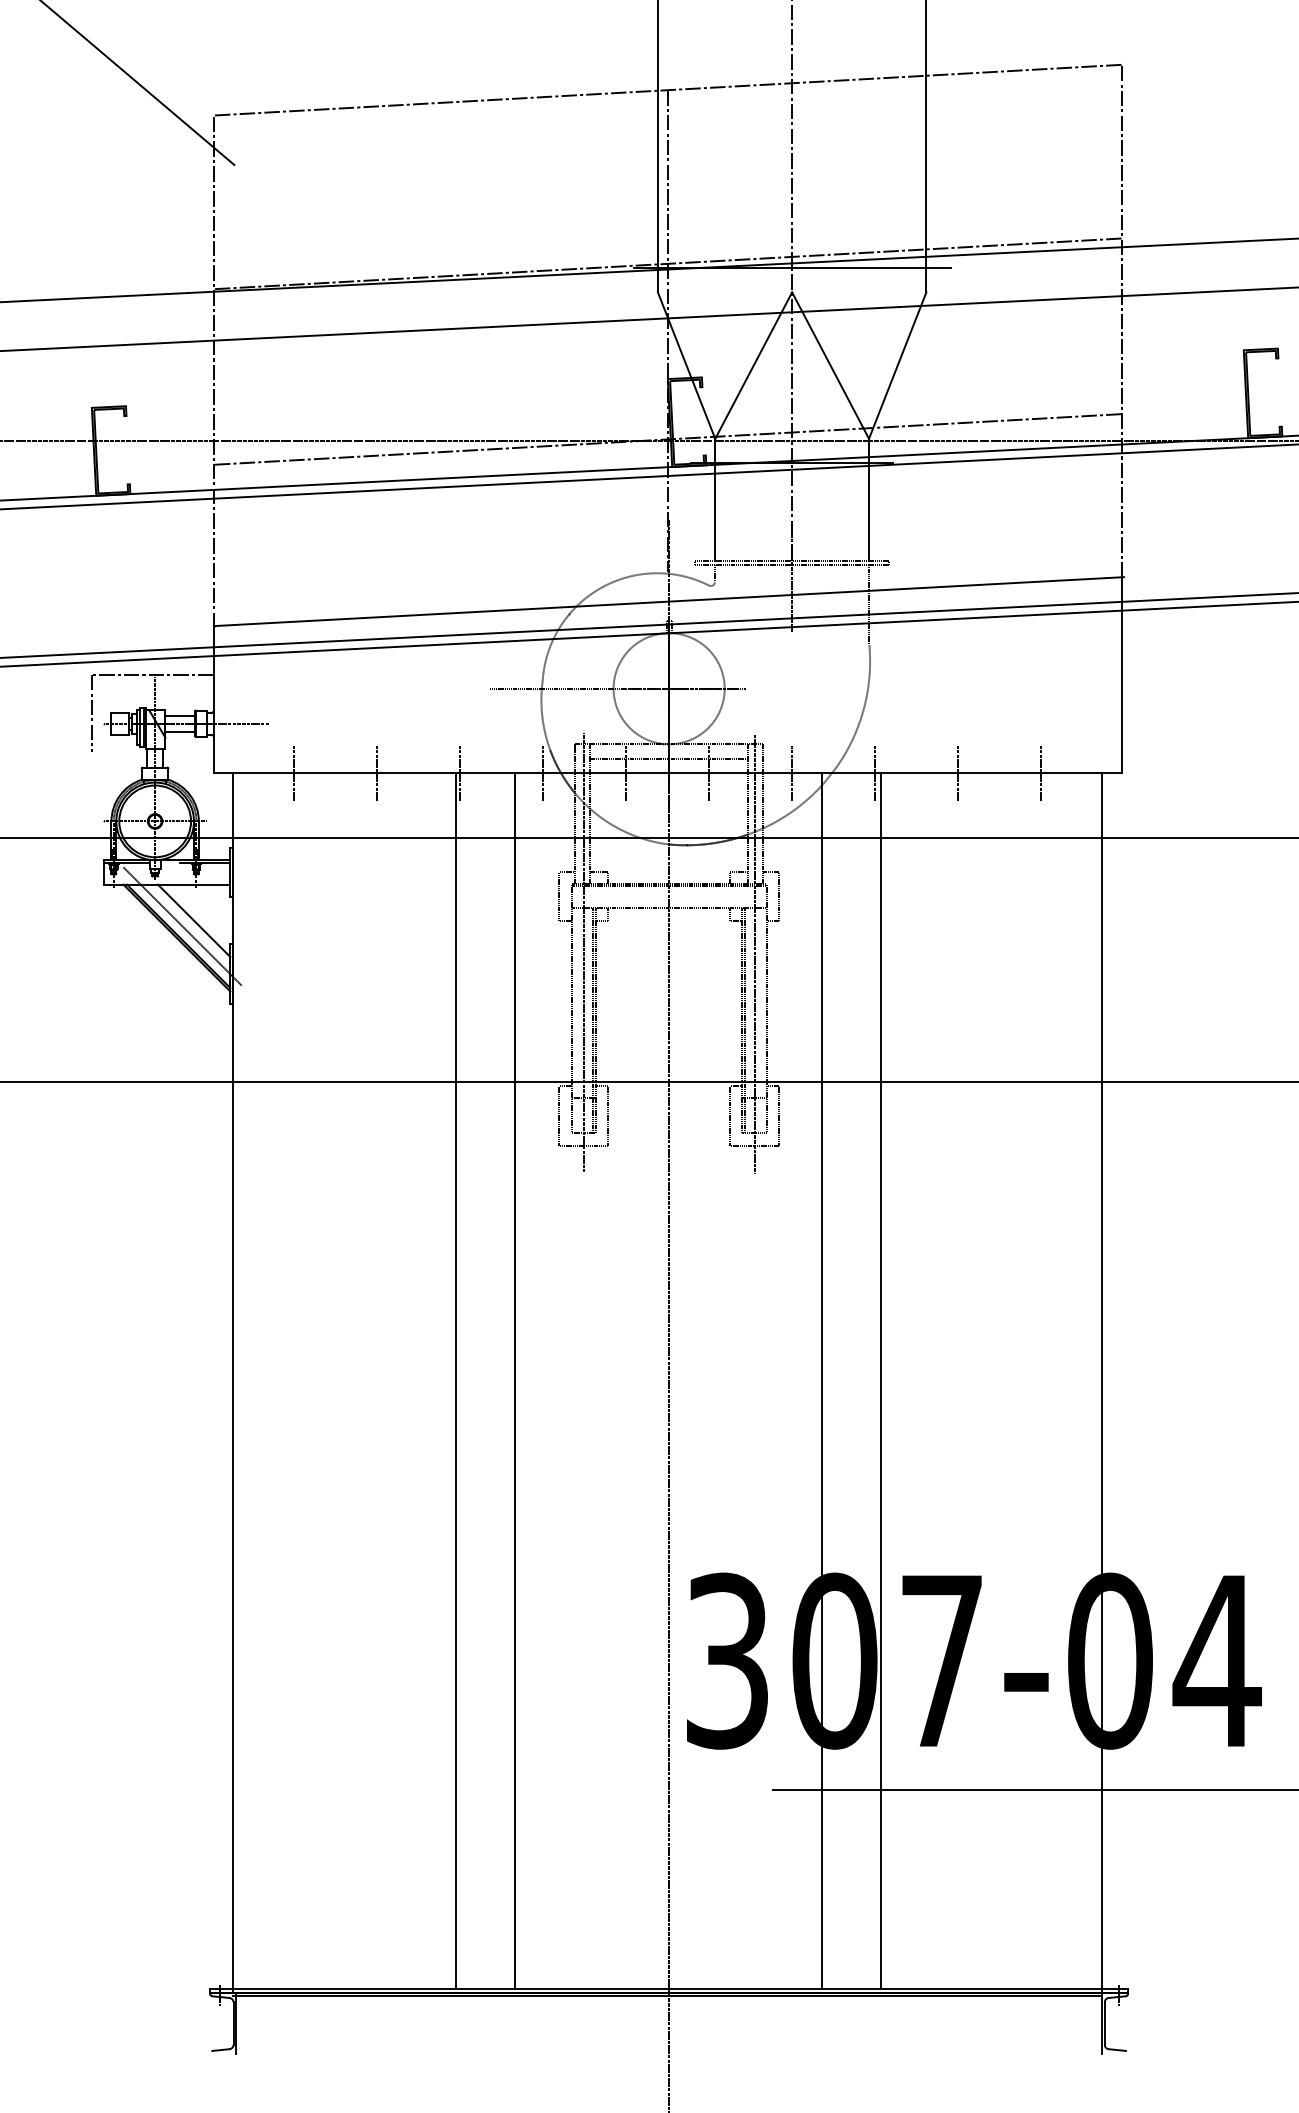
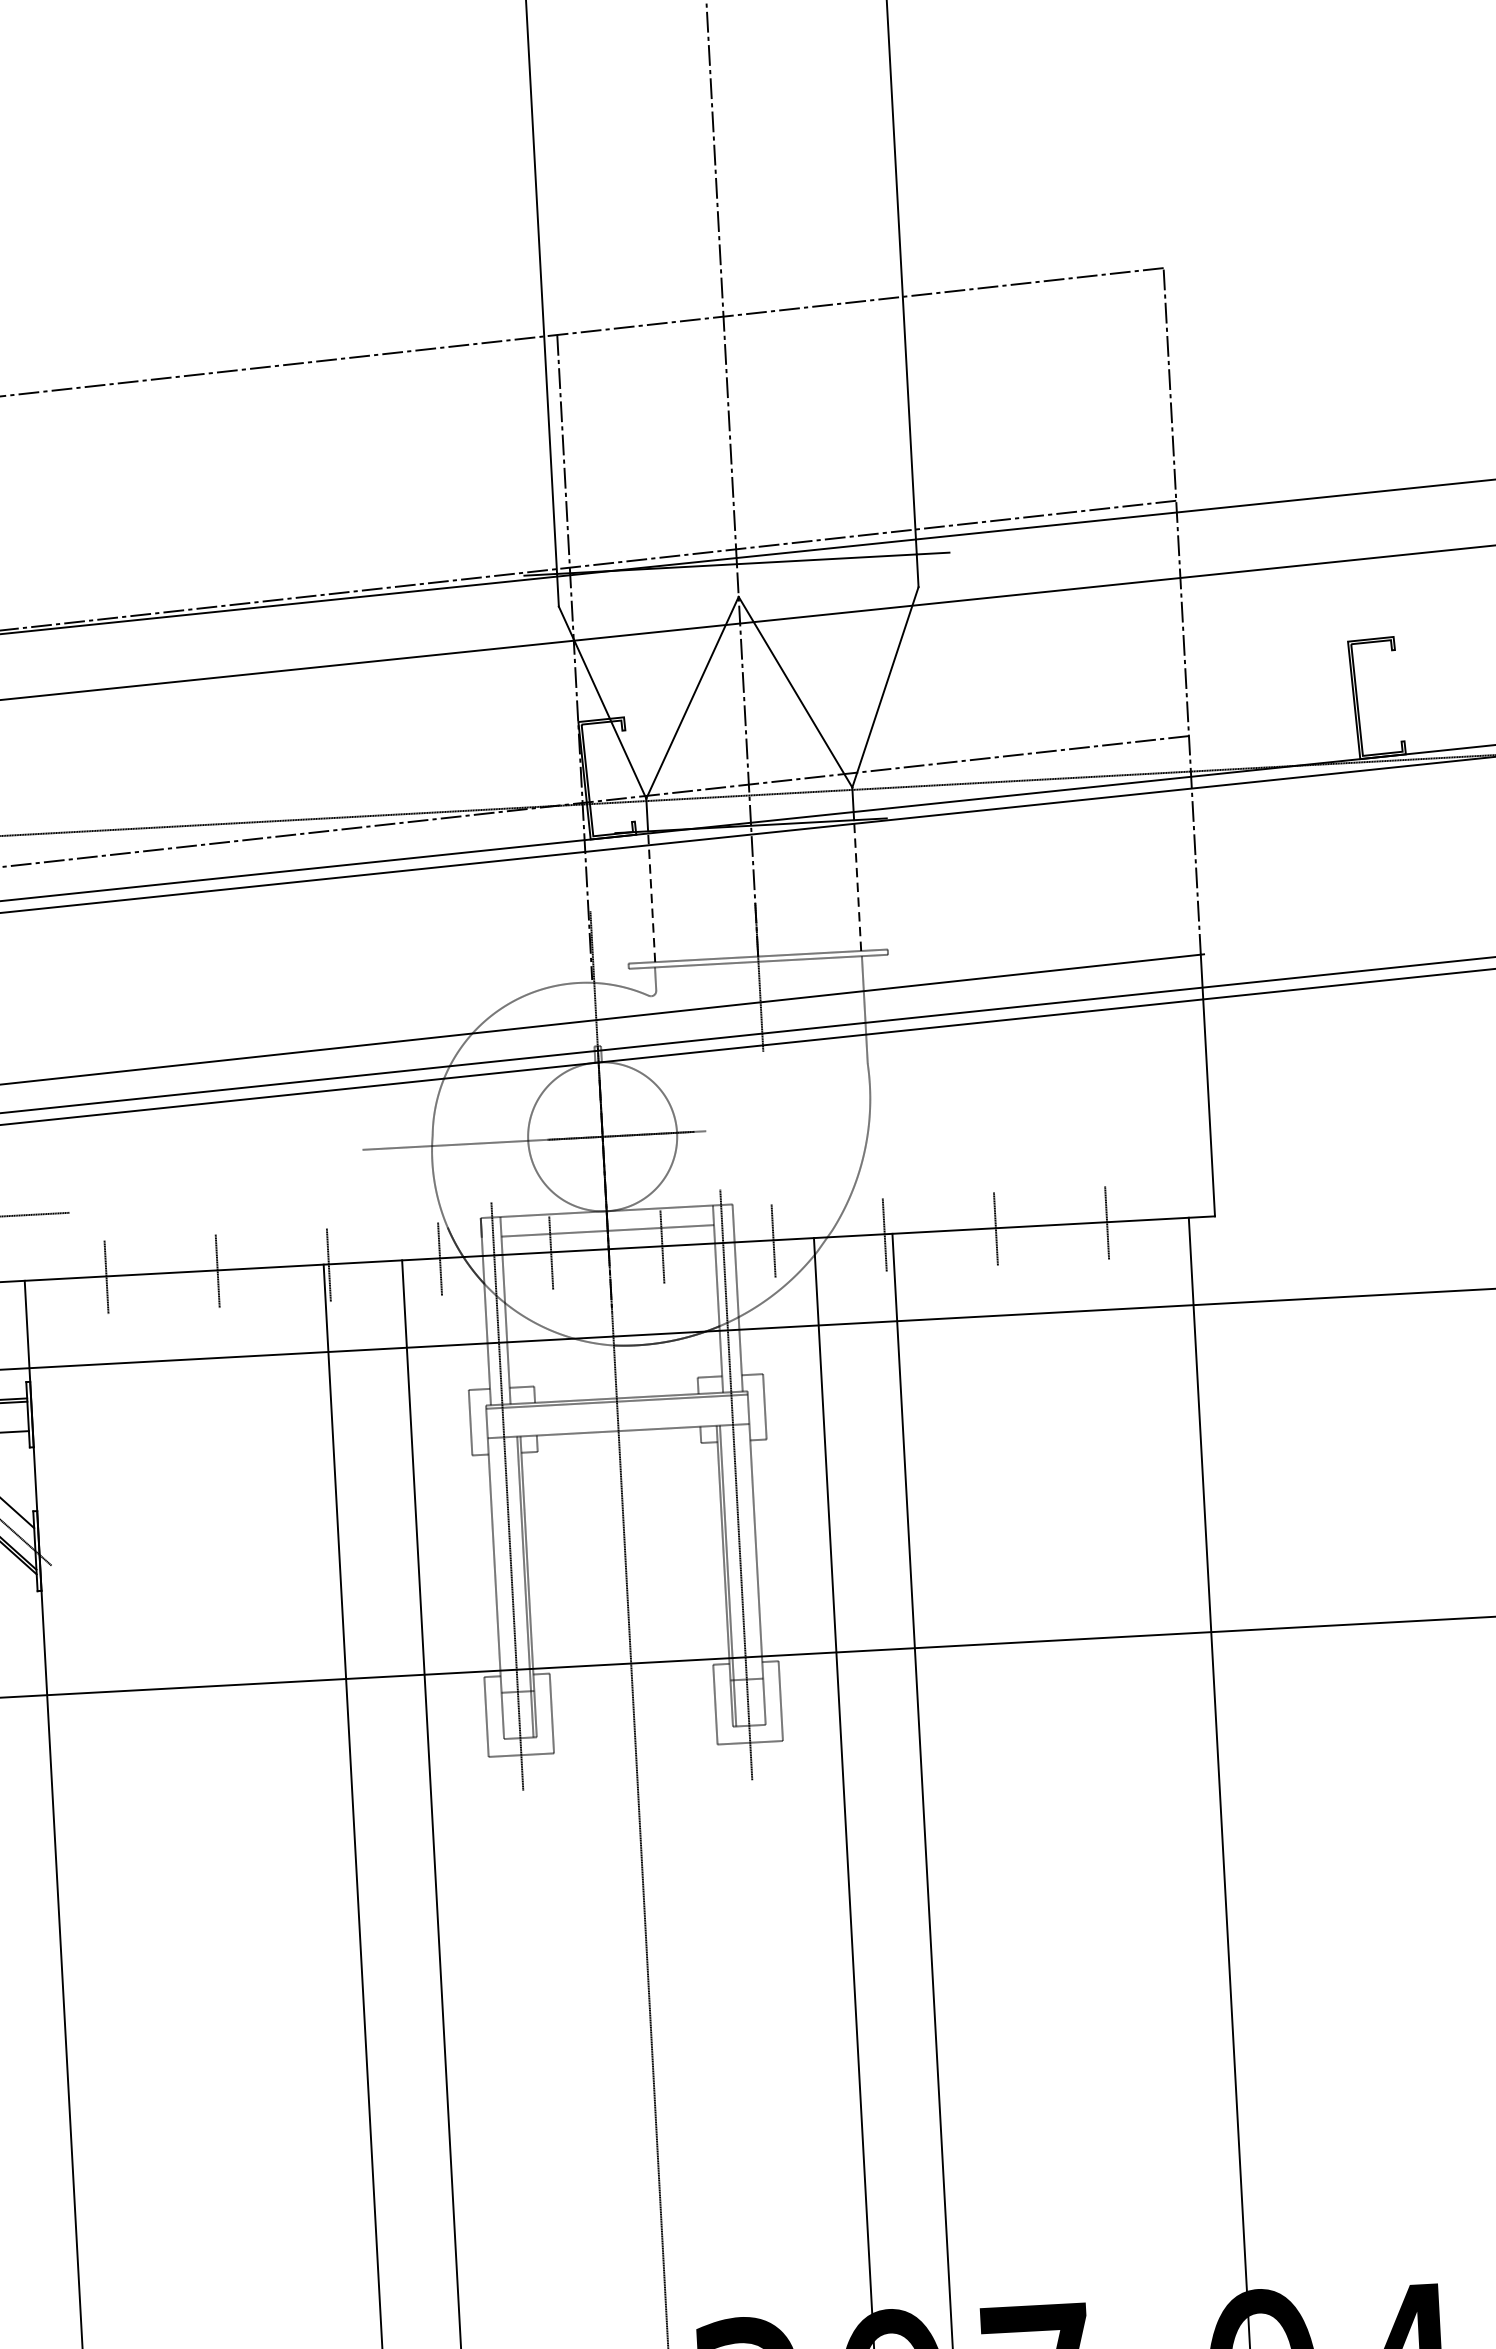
line: (715, 512) -> (651, 897), solid -> dashed
line: (869, 512) -> (858, 886), solid -> dashed

